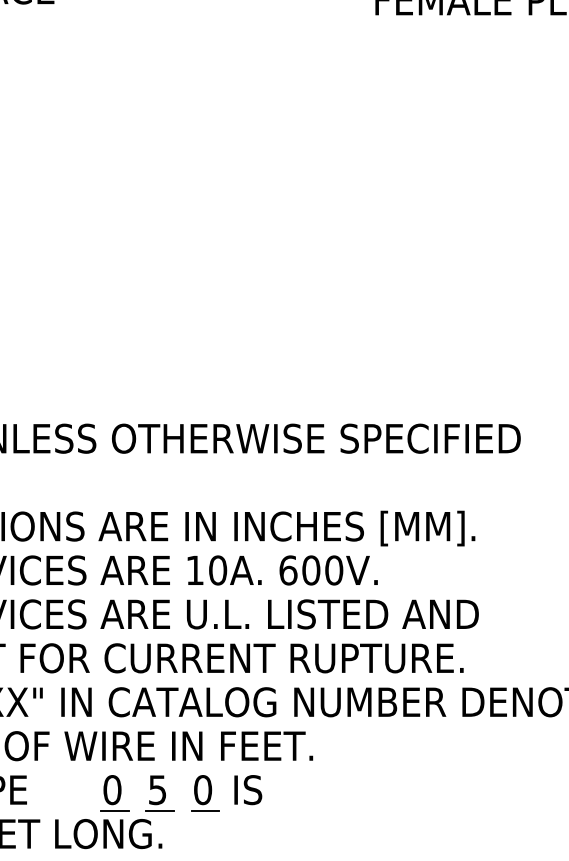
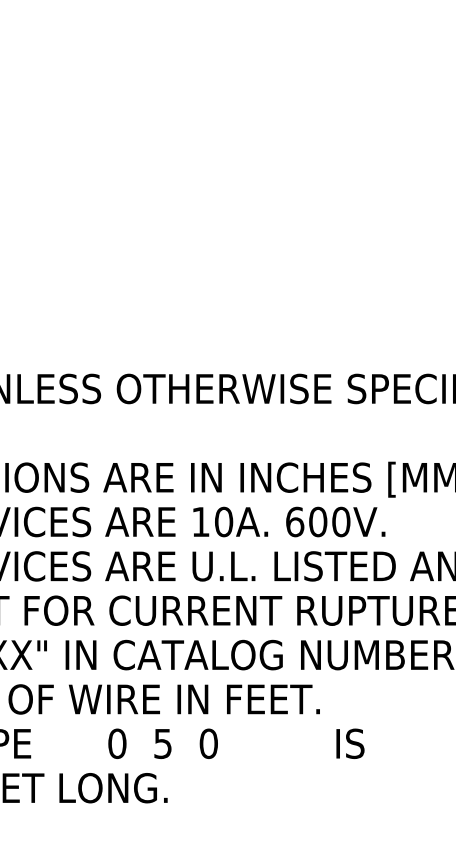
text: (248, 790) -> (350, 744), moved
line: (114, 810) -> (119, 764), removed
line: (160, 810) -> (165, 764), removed
line: (205, 810) -> (211, 764), removed

